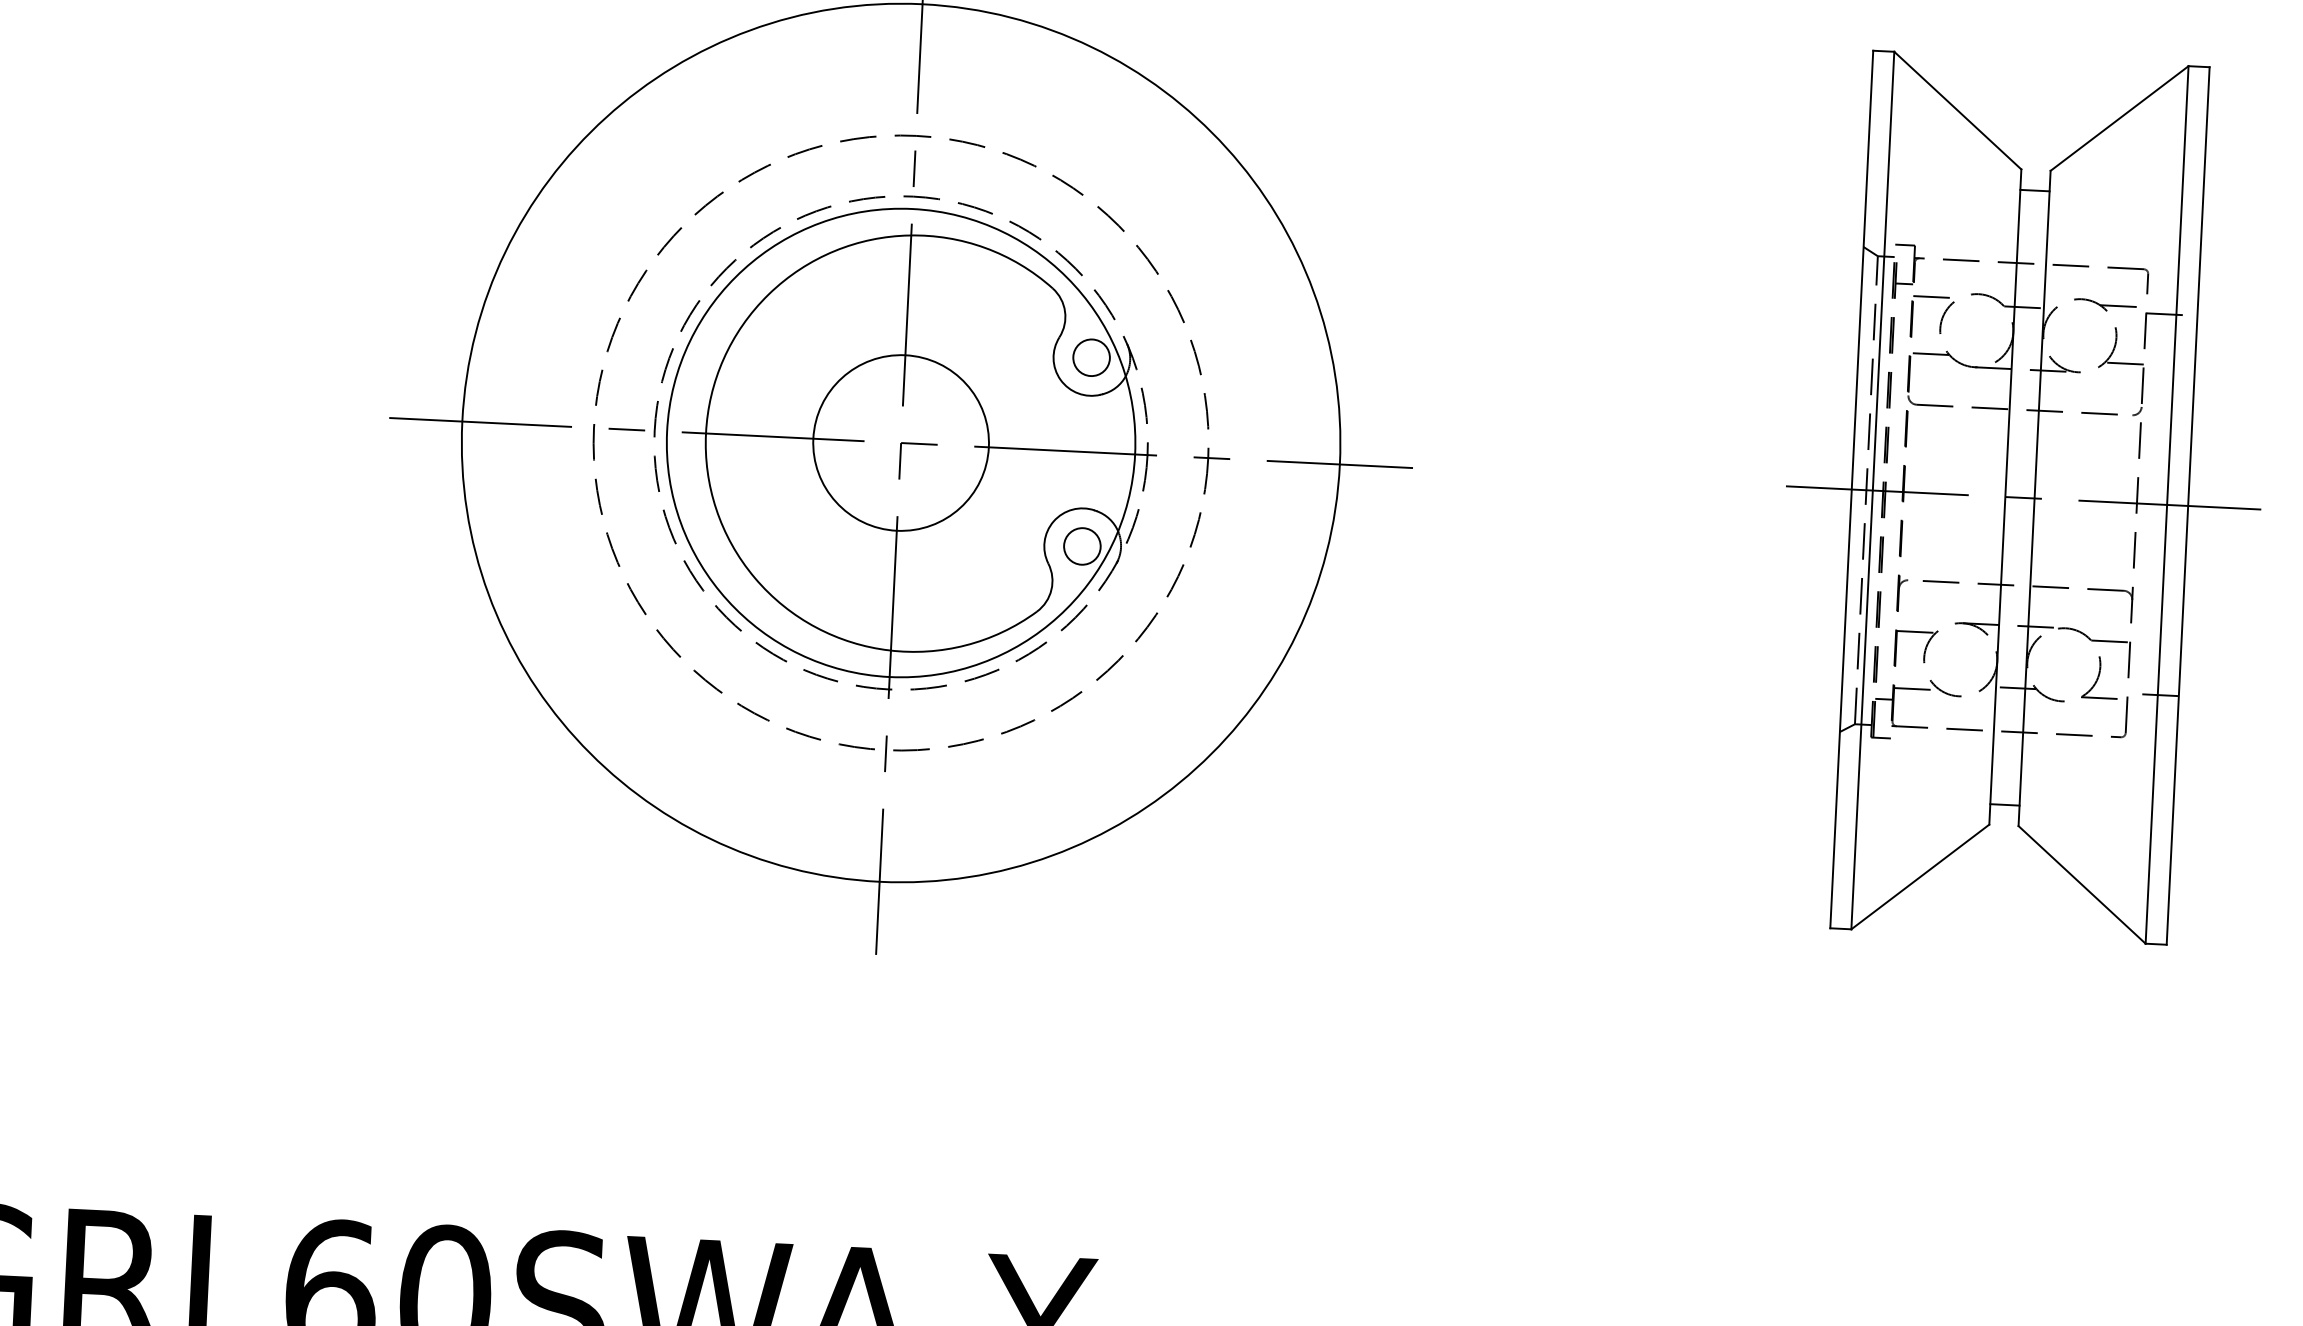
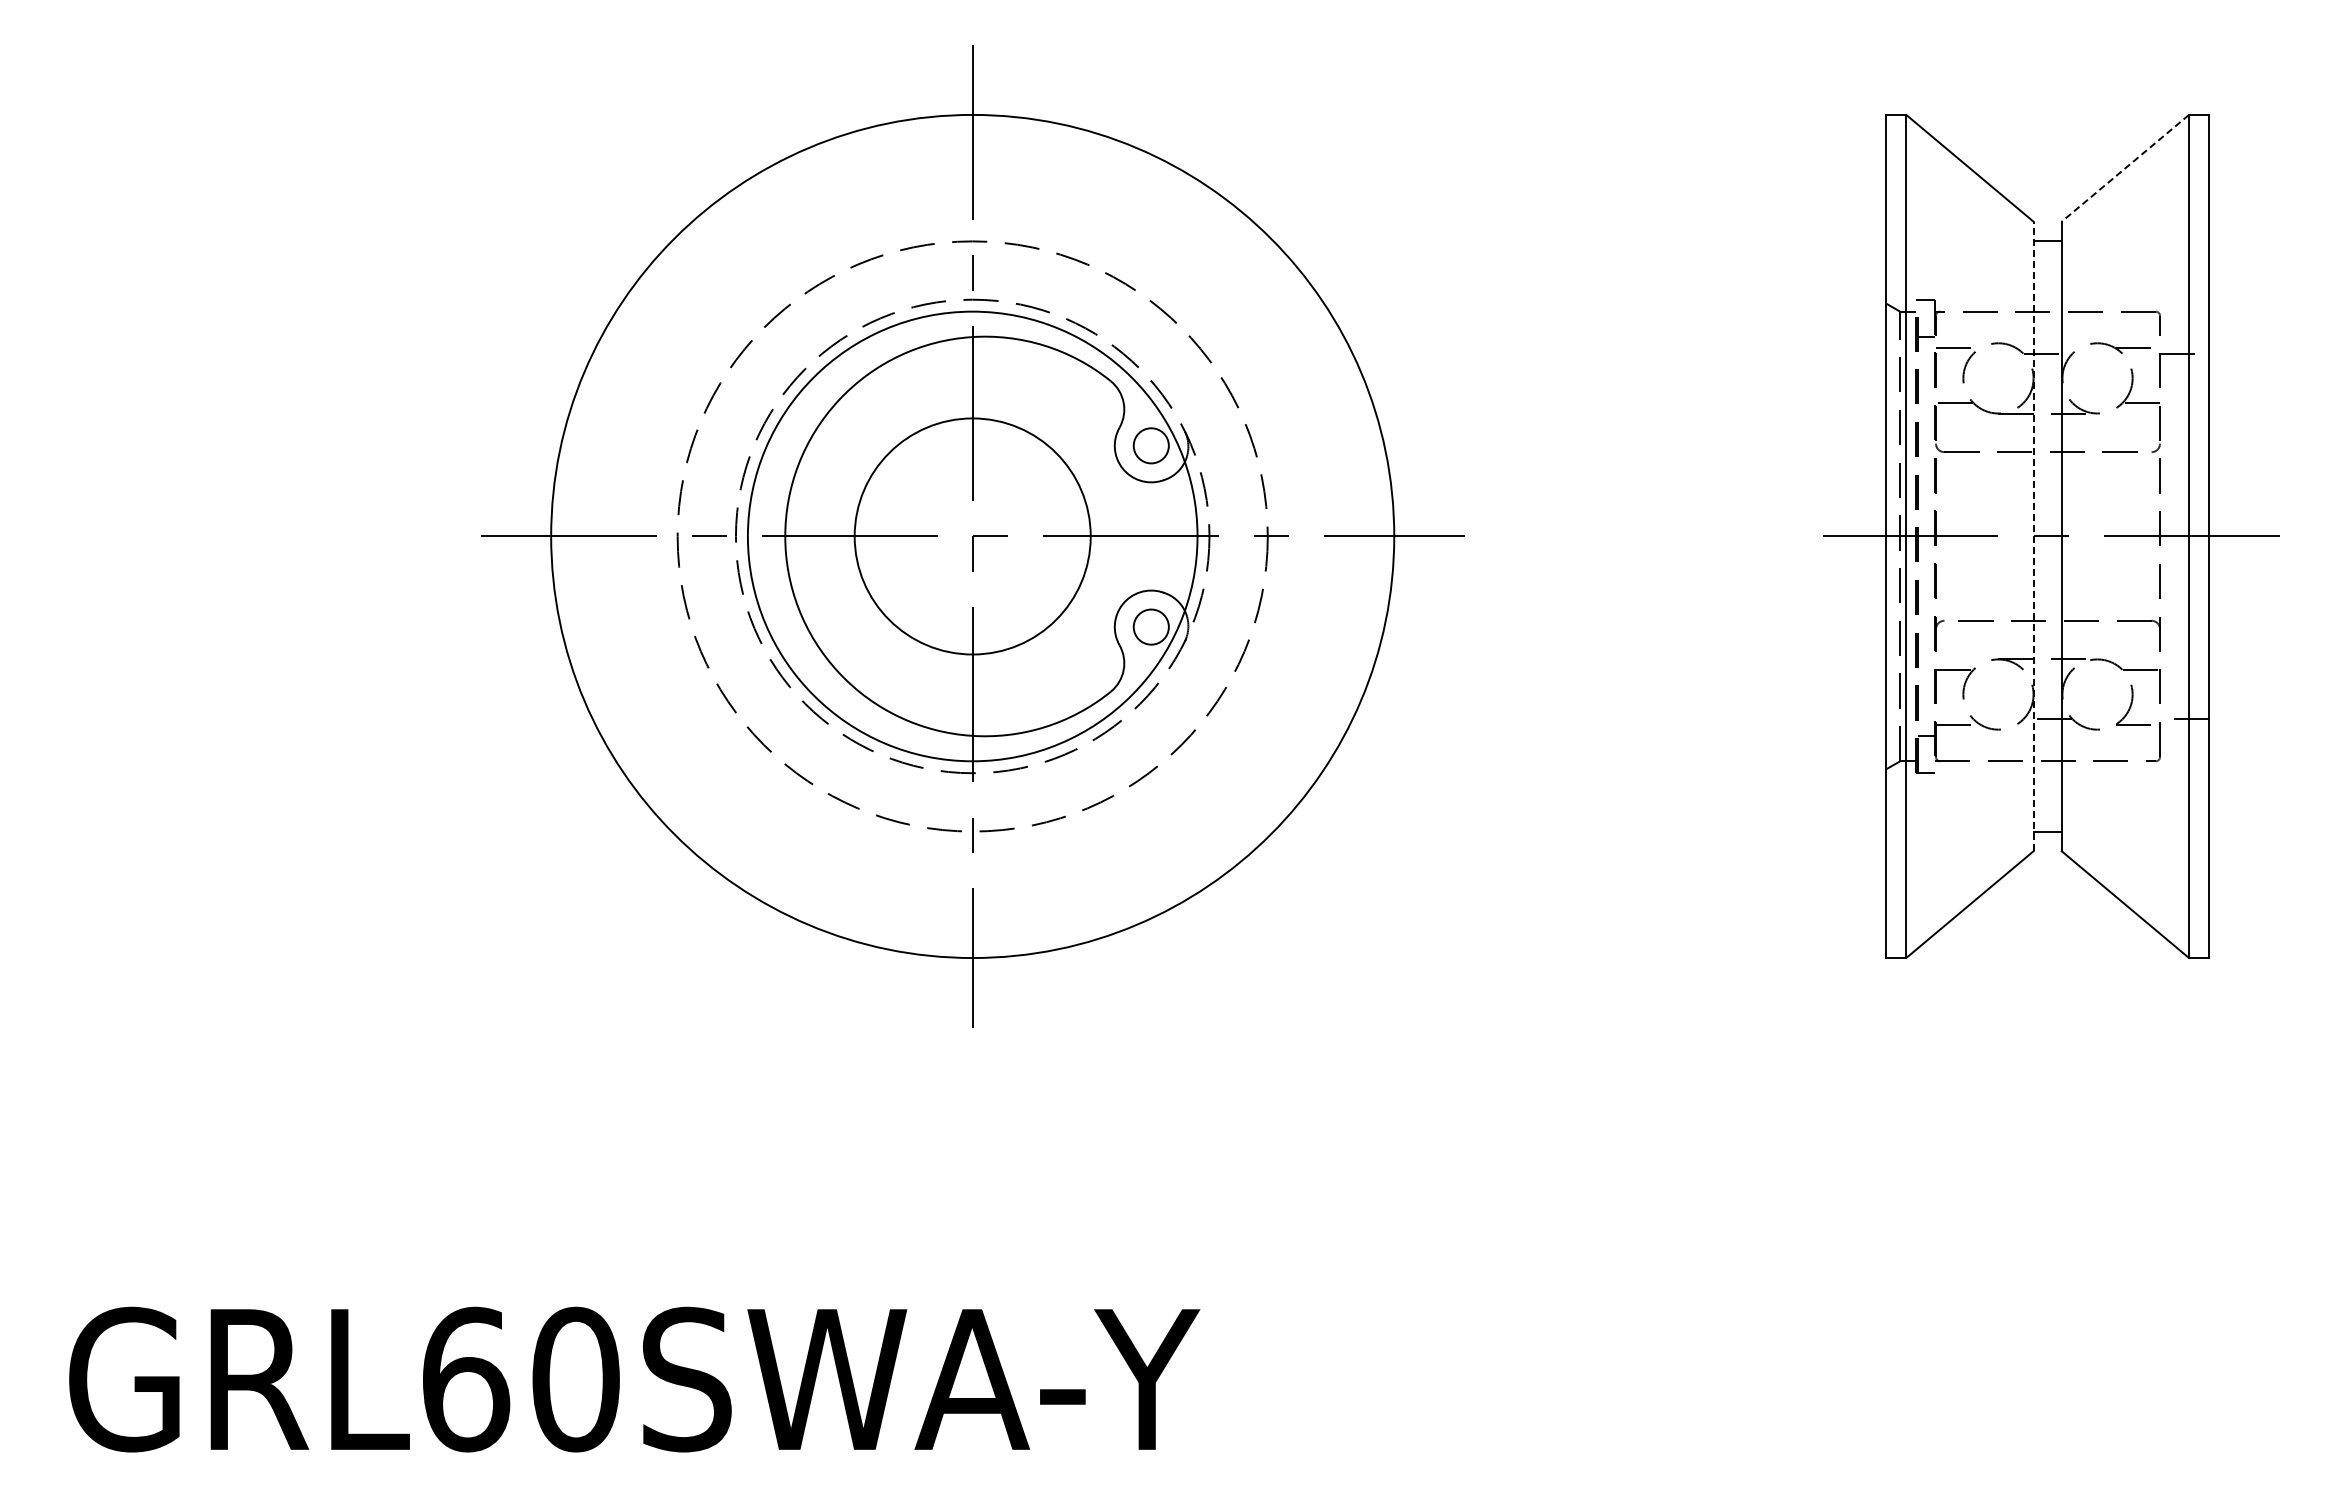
line: (2118, 118) -> (2124, 168), solid -> dashed
circle: (900, 443) -> (972, 536), size x1.4
line: (2005, 497) -> (2033, 536), solid -> dashed

